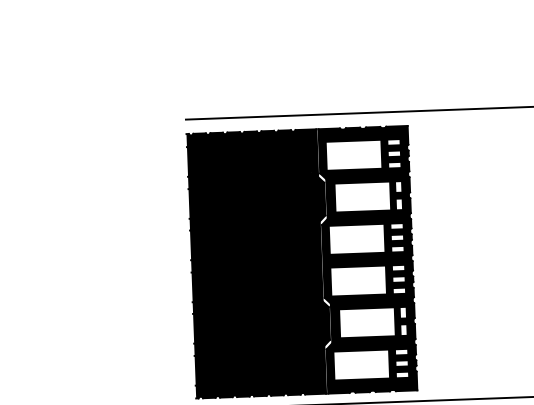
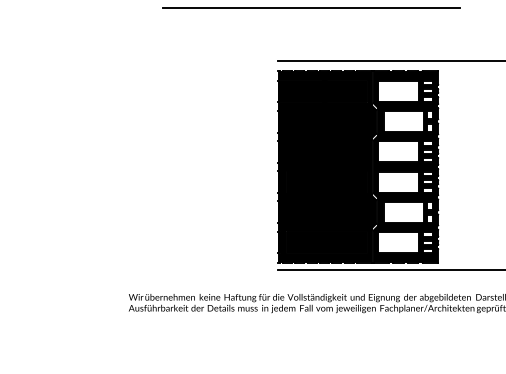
line: (228, 45) -> (310, 8), added

